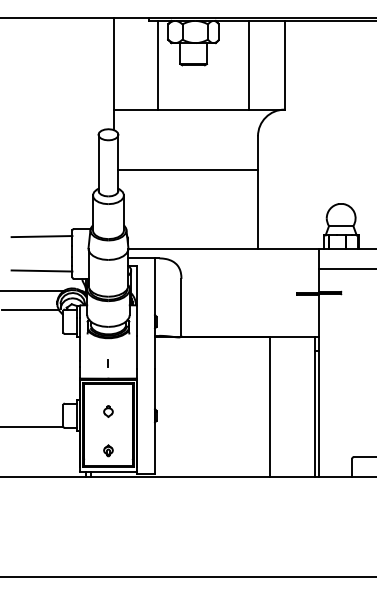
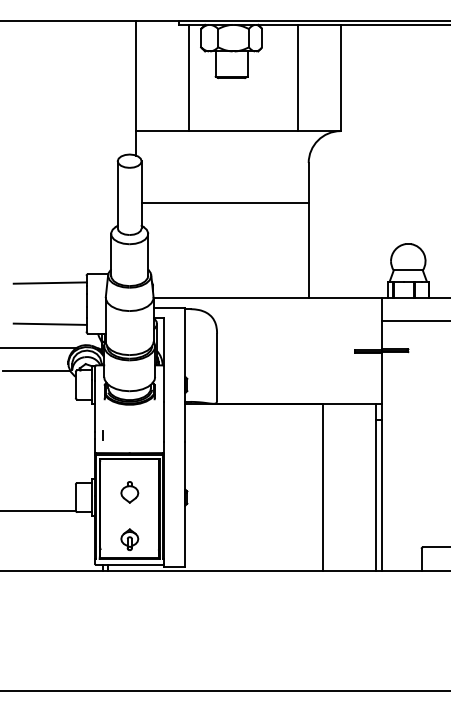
line: (108, 363) -> (102, 435), moved
part: (108, 411) -> (129, 492), size x1.6
part: (108, 450) -> (129, 539), size x1.6

